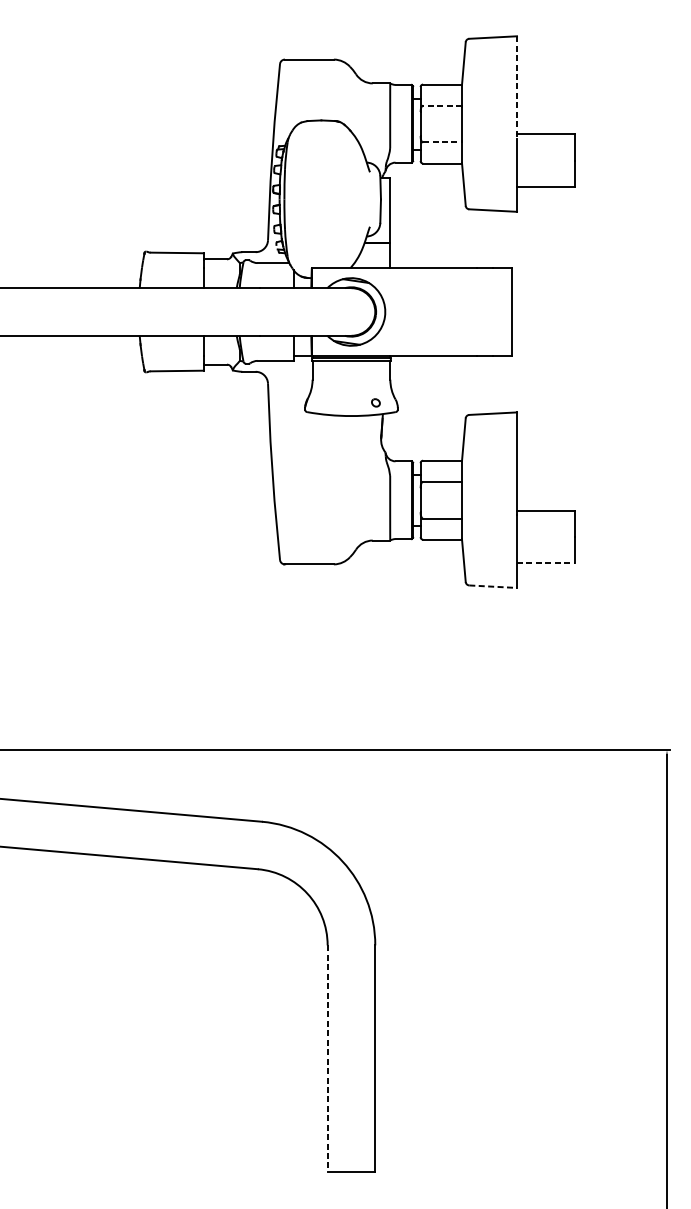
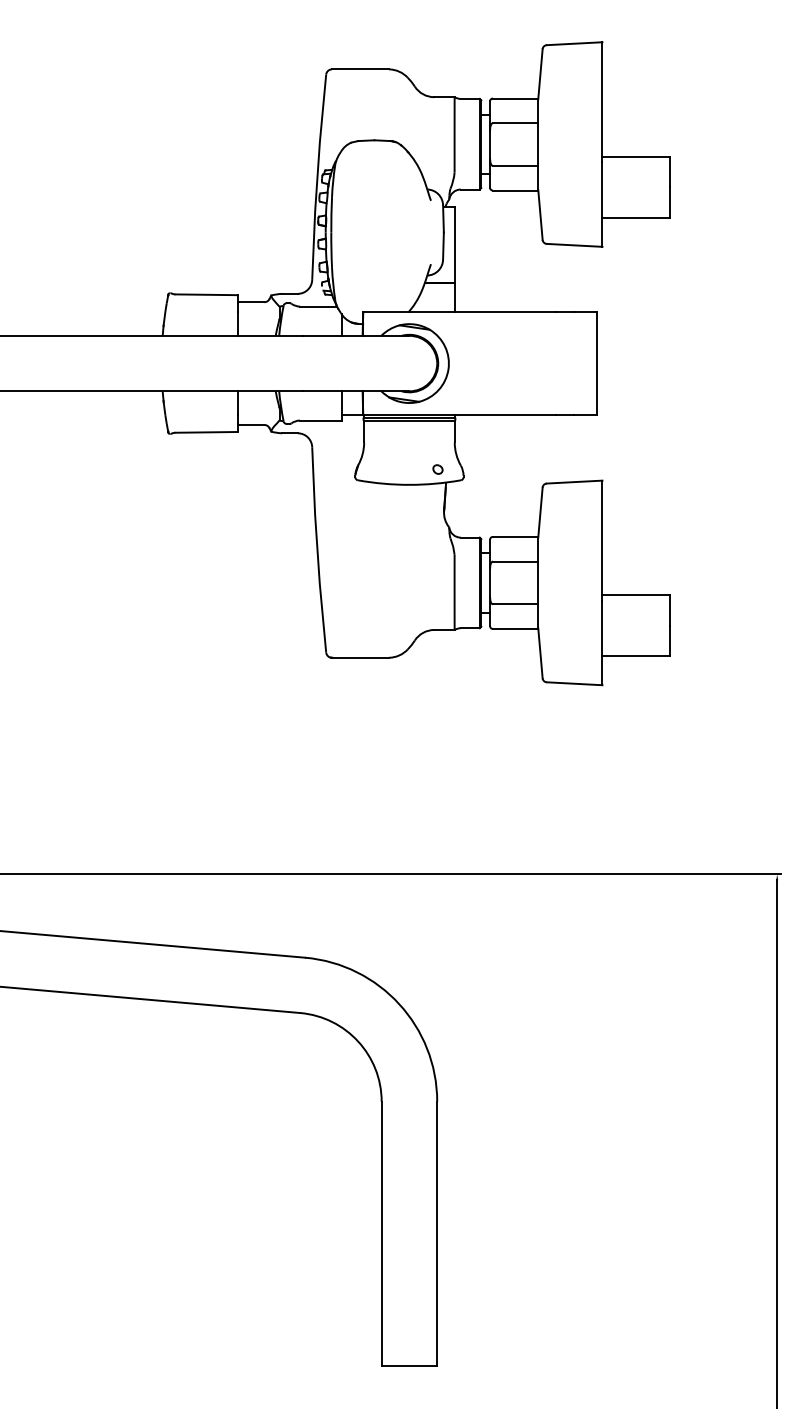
line: (517, 87) -> (602, 102), dashed -> solid
line: (442, 106) -> (515, 123), dashed -> solid
line: (442, 142) -> (515, 165), dashed -> solid
line: (546, 563) -> (636, 656), dashed -> solid
line: (493, 586) -> (574, 683), dashed -> solid
line: (327, 1059) -> (381, 1234), dashed -> solid

